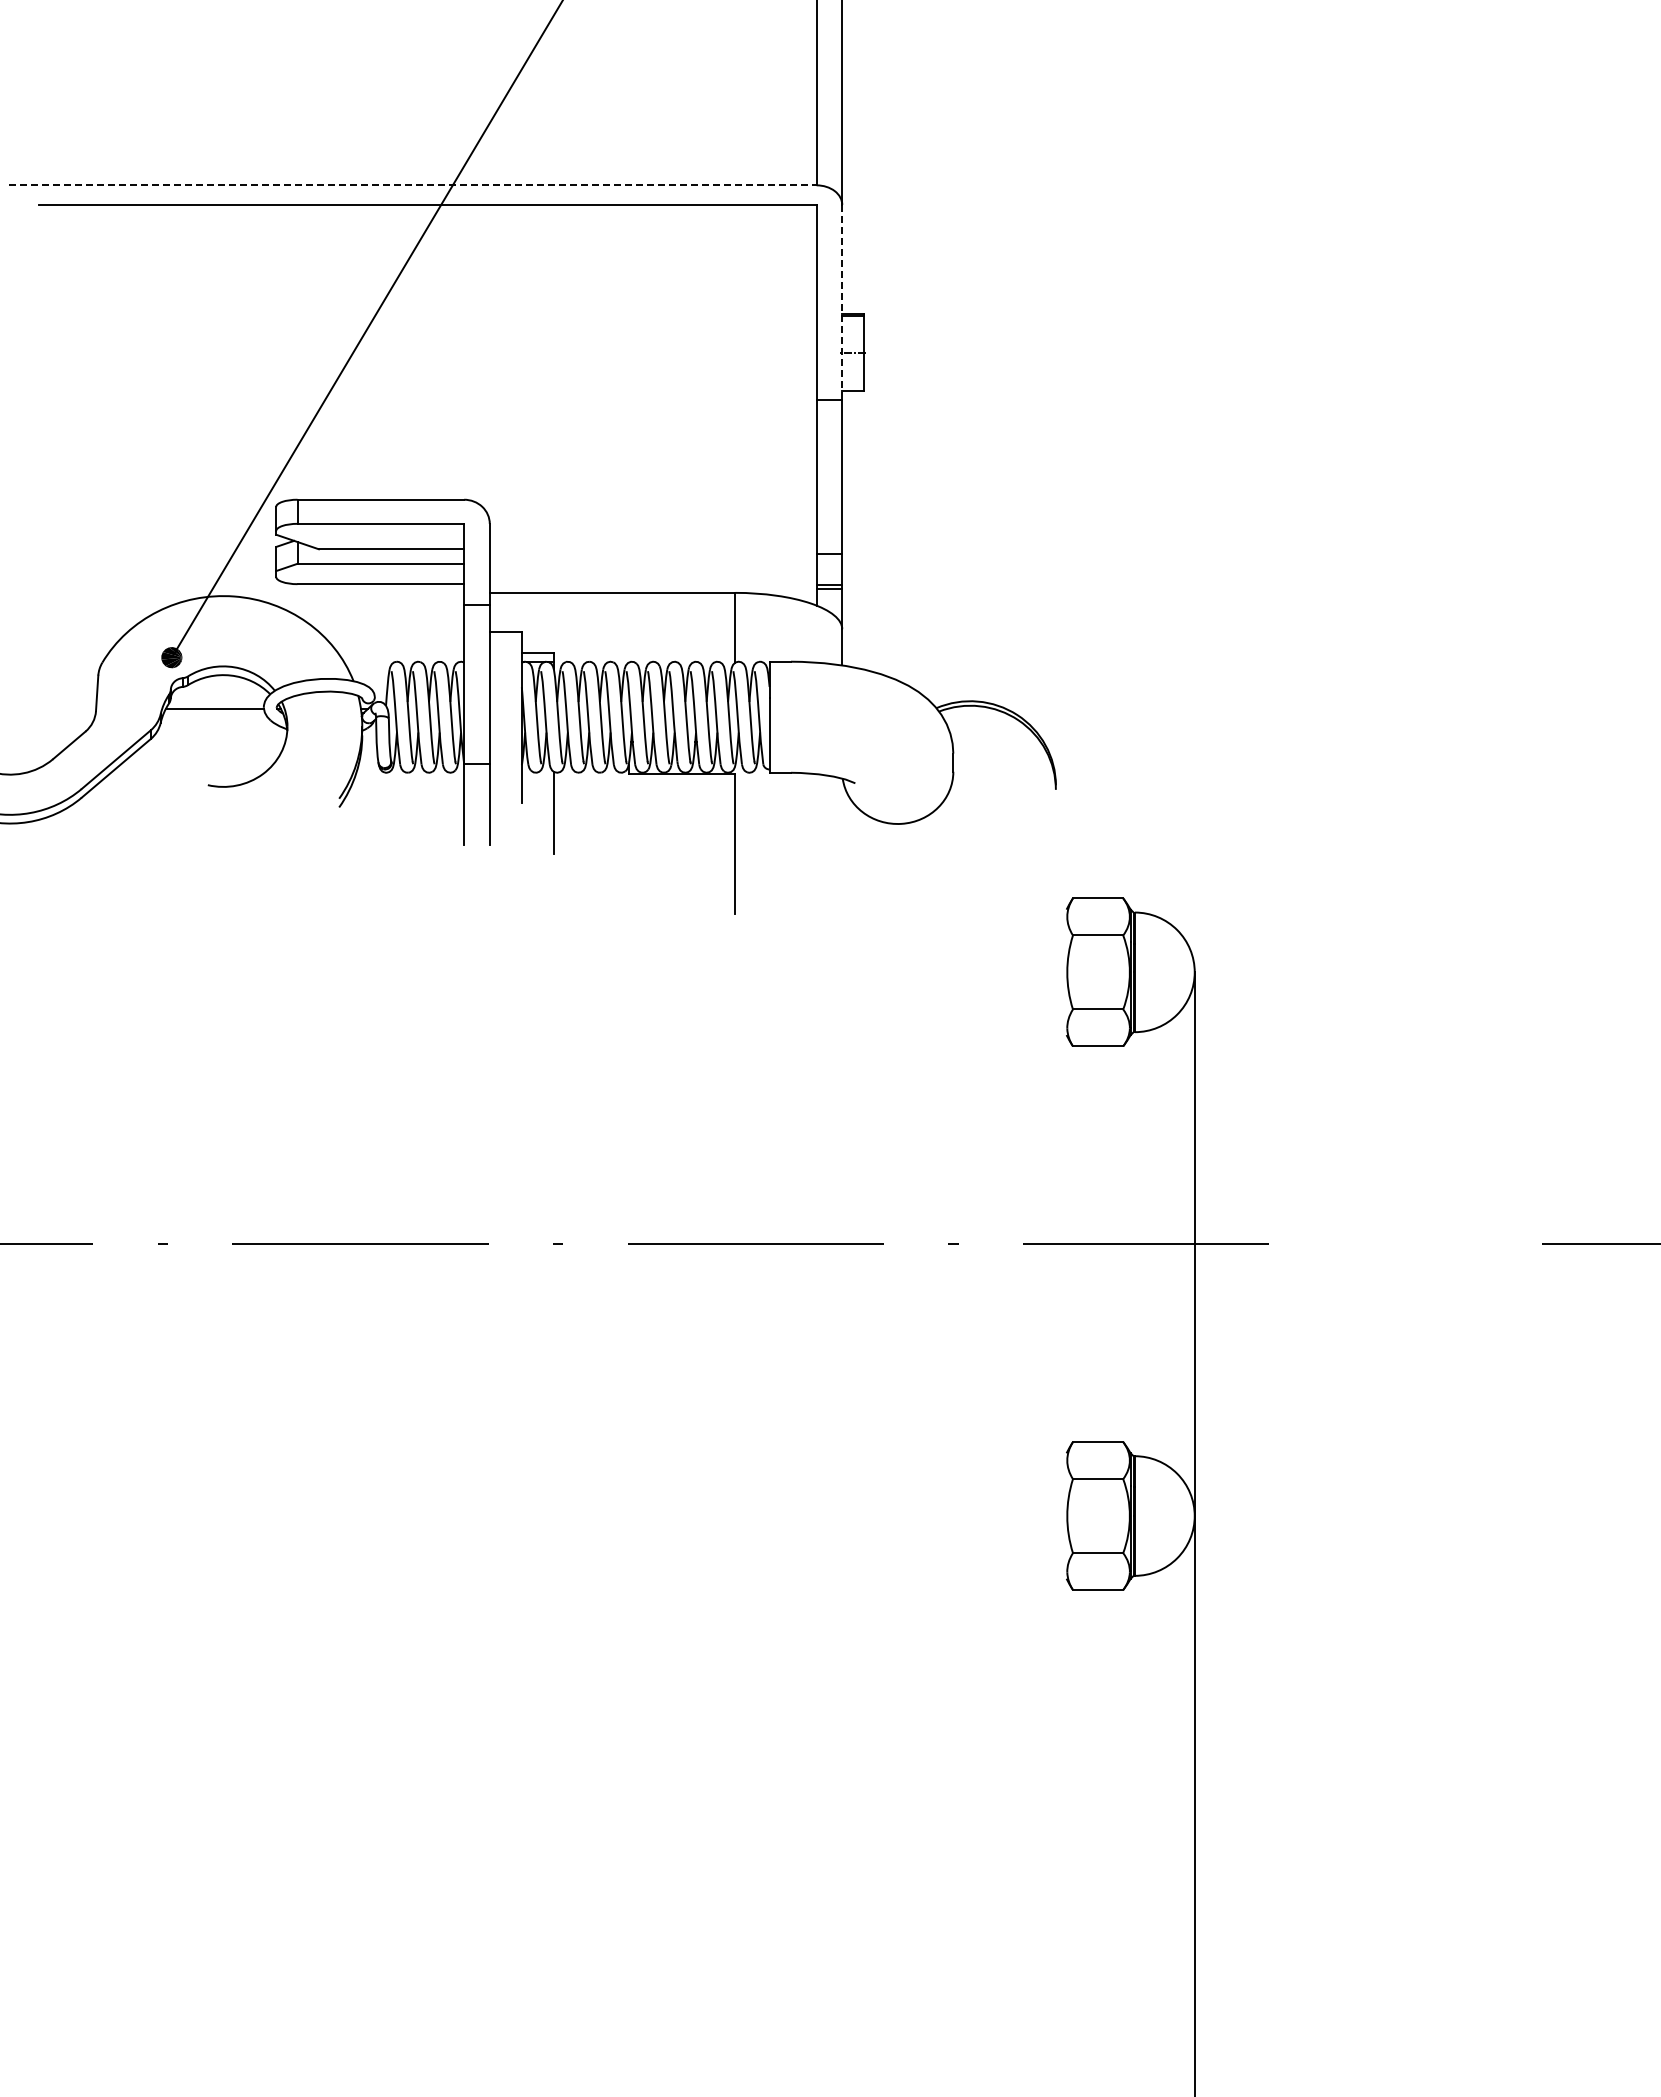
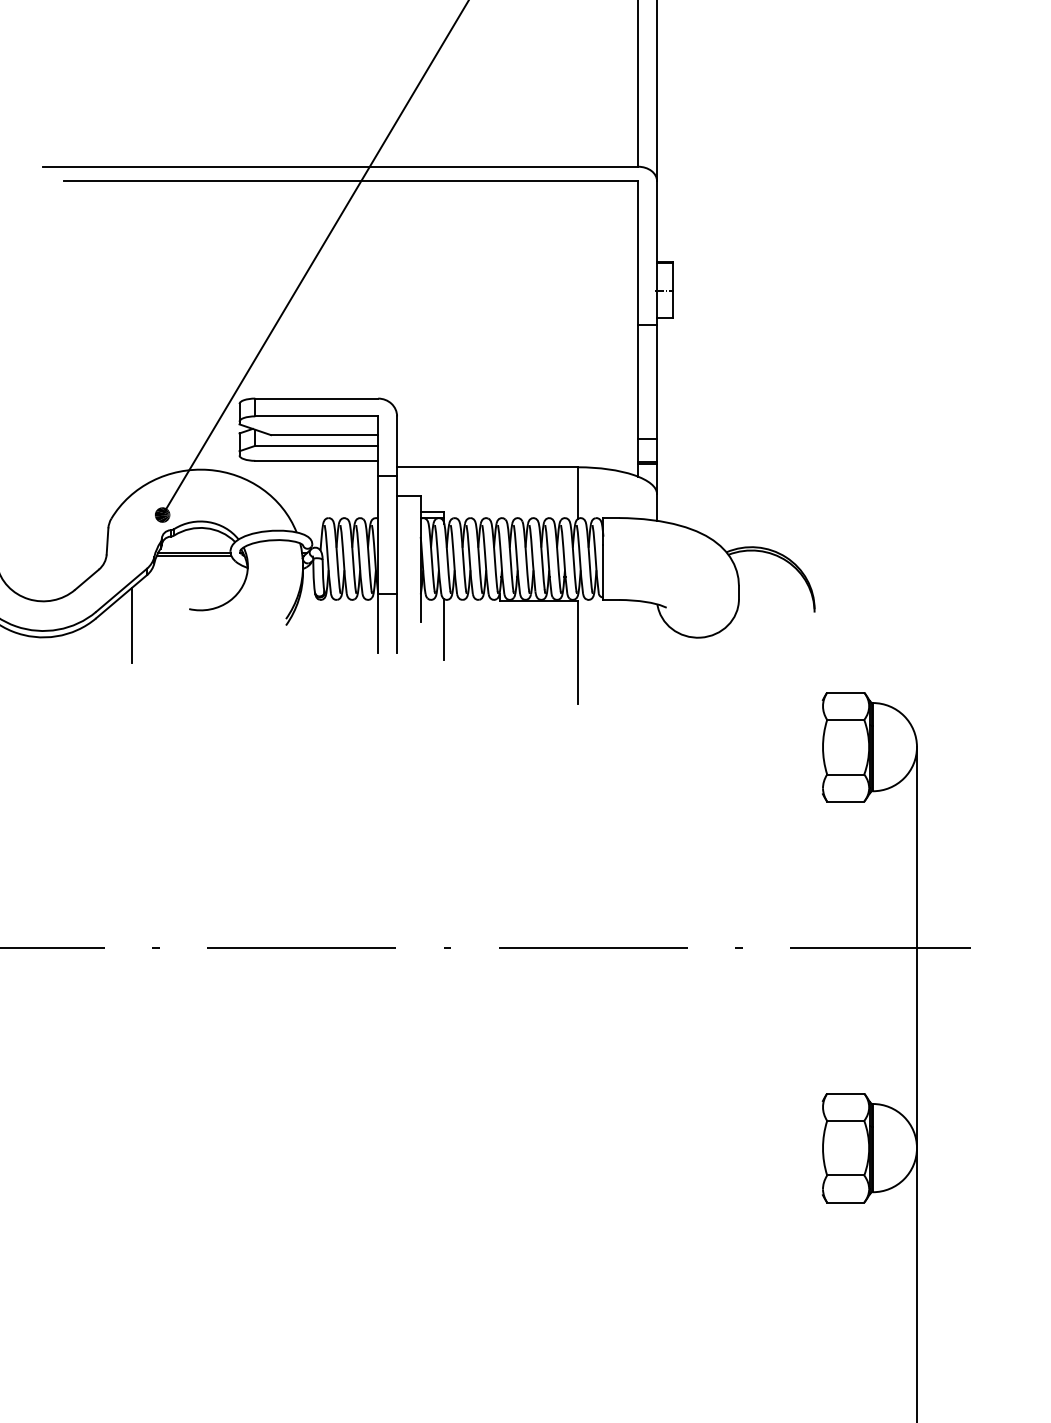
line: (412, 185) -> (340, 166), dashed -> solid
line: (842, 302) -> (657, 253), dashed -> solid
line: (214, 713) -> (194, 556), added
line: (130, 806) -> (132, 624), added

